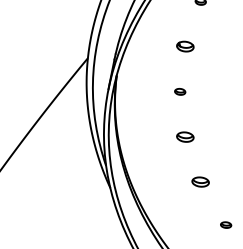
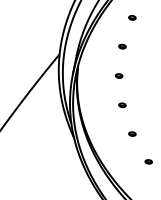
part: (185, 46) -> (122, 46), size x0.62
part: (185, 137) -> (122, 105), size x0.62
part: (200, 181) -> (132, 133), size x0.62

